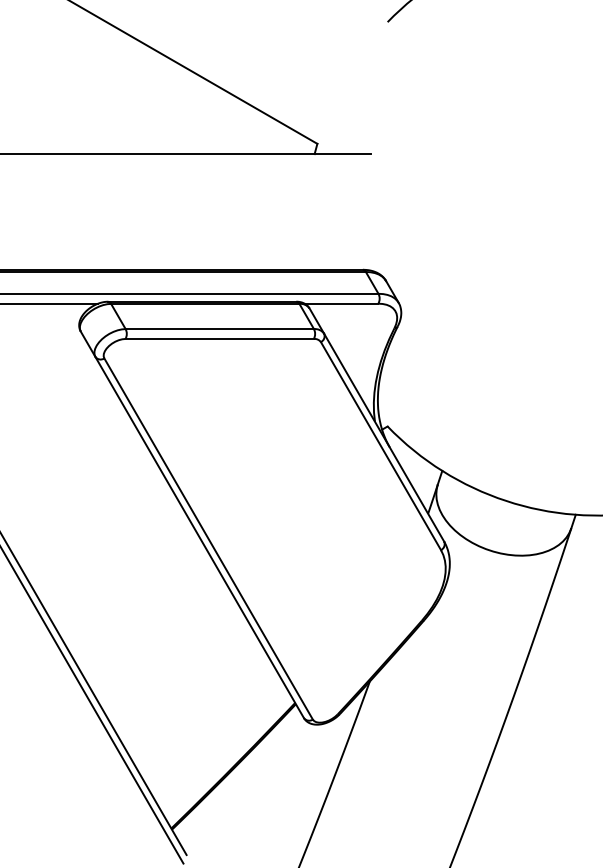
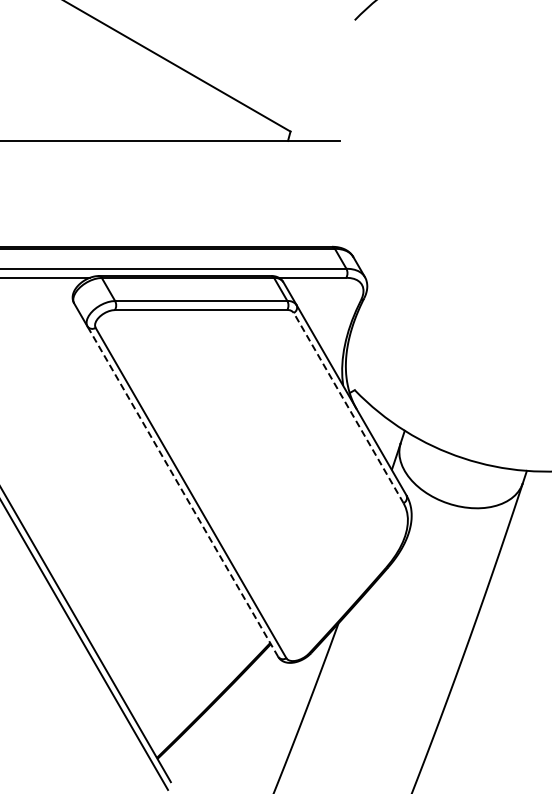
line: (380, 446) -> (348, 408), solid -> dashed
line: (199, 537) -> (182, 491), solid -> dashed

